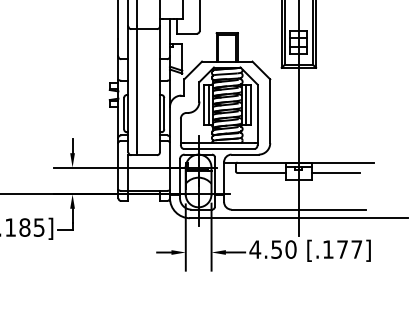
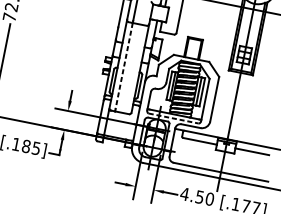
line: (137, 90) -> (124, 66), solid -> dashed
line: (219, 148) -> (173, 118), solid -> dashed

